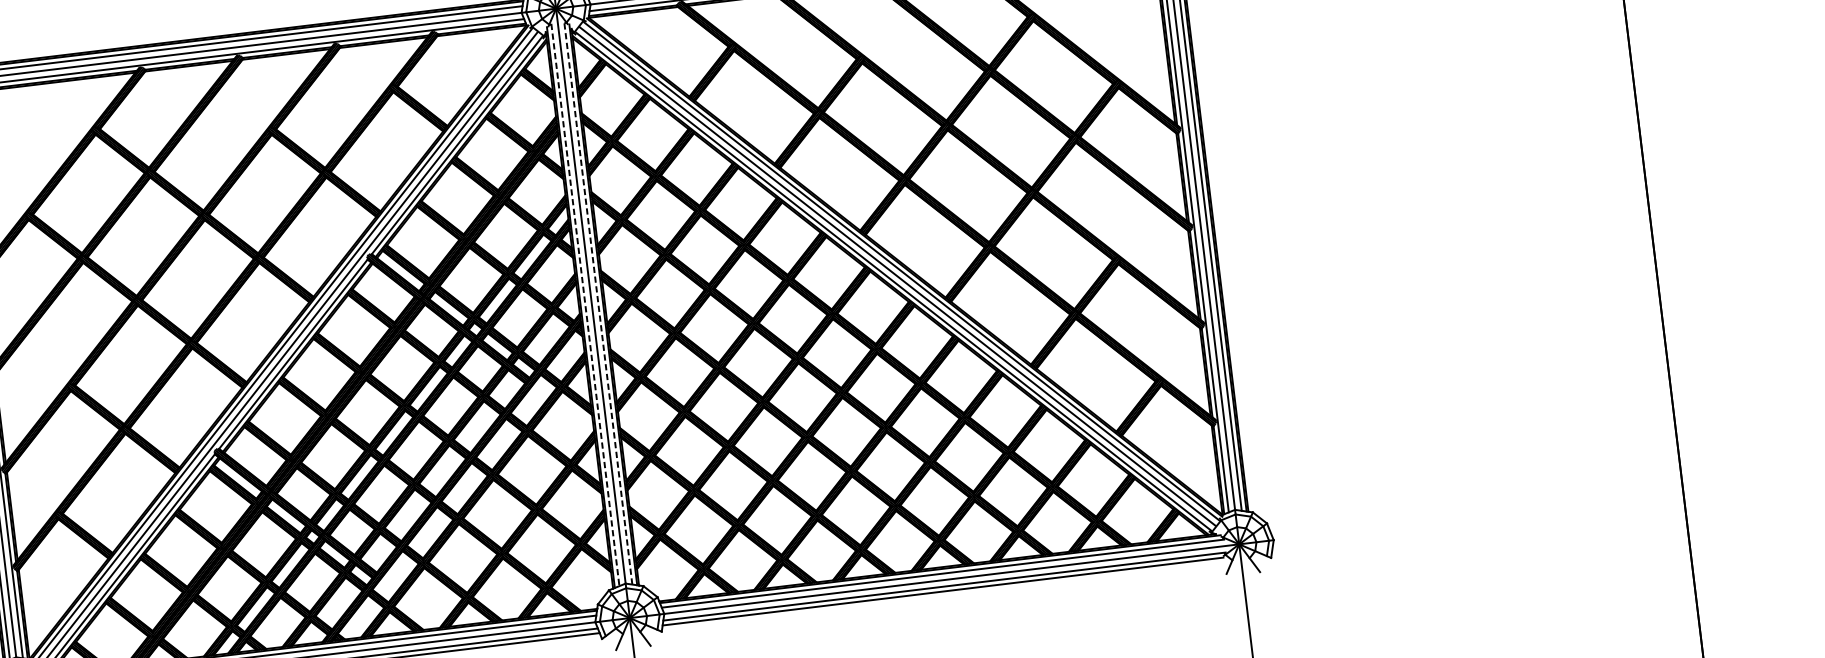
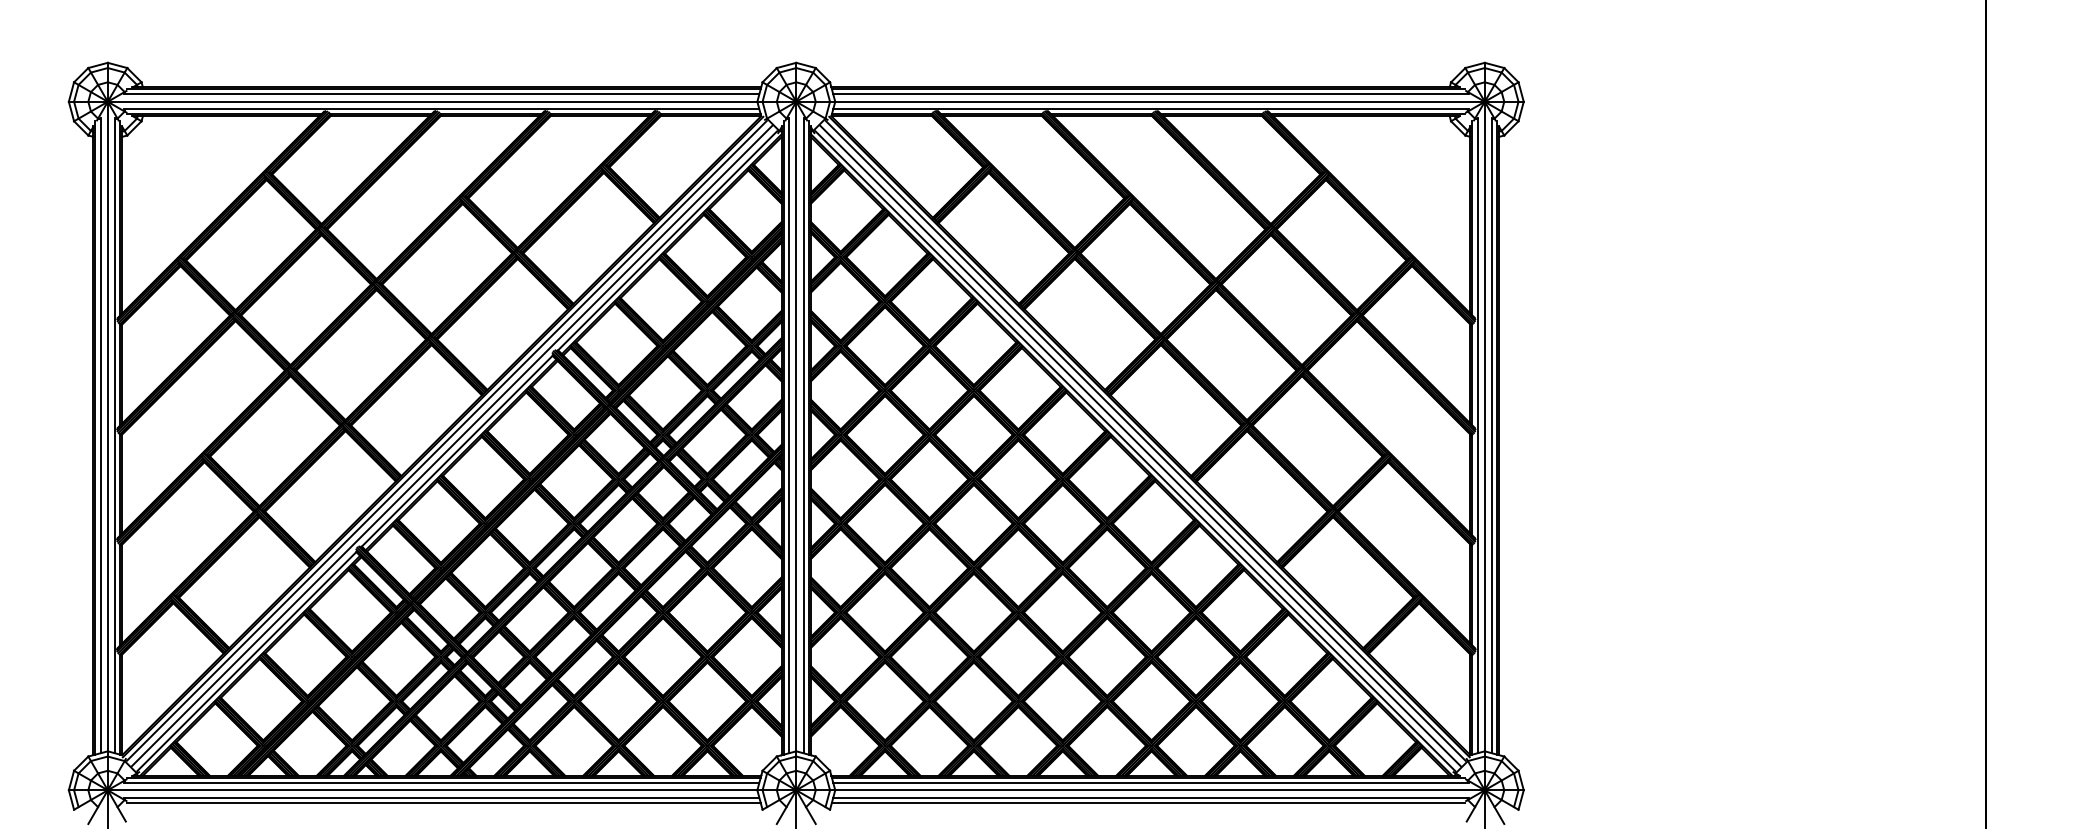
line: (598, 303) -> (803, 435), dashed -> solid
line: (585, 304) -> (789, 435), dashed -> solid

